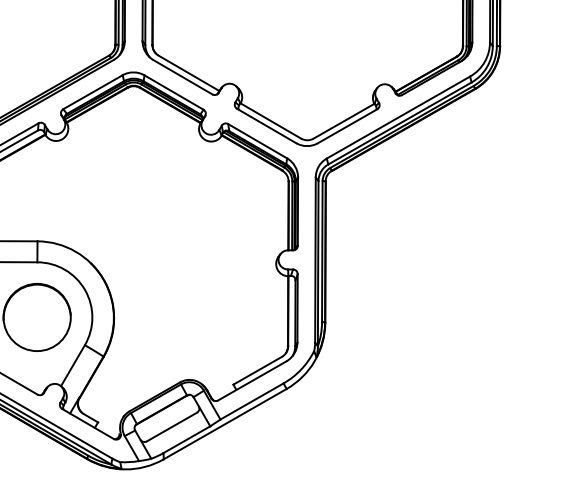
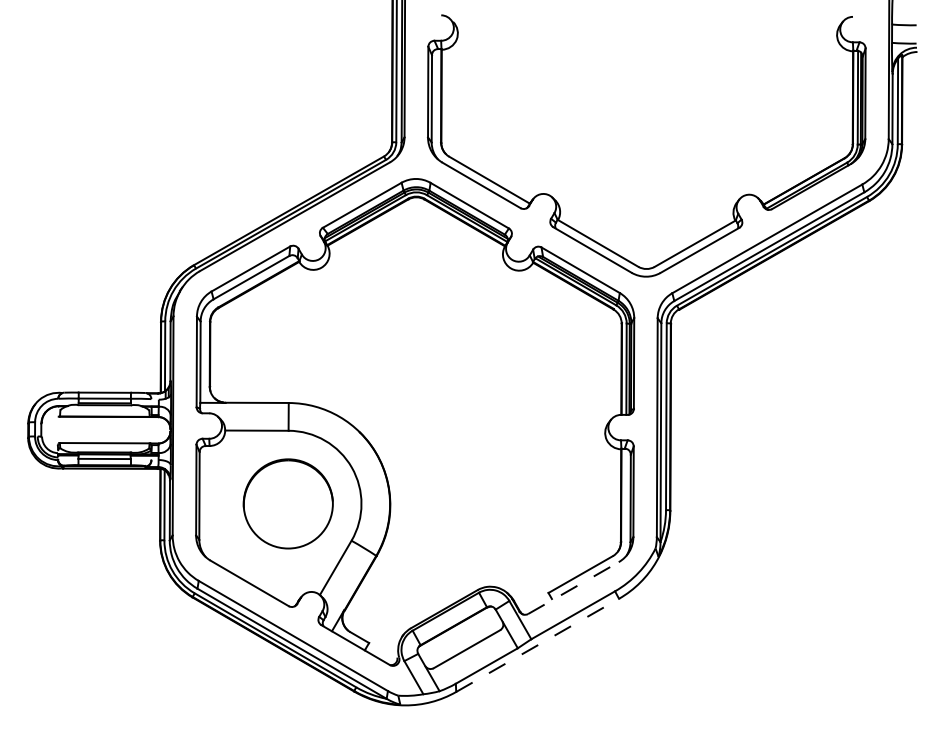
line: (252, 380) -> (573, 587), solid -> dashed
line: (225, 424) -> (537, 645), solid -> dashed

